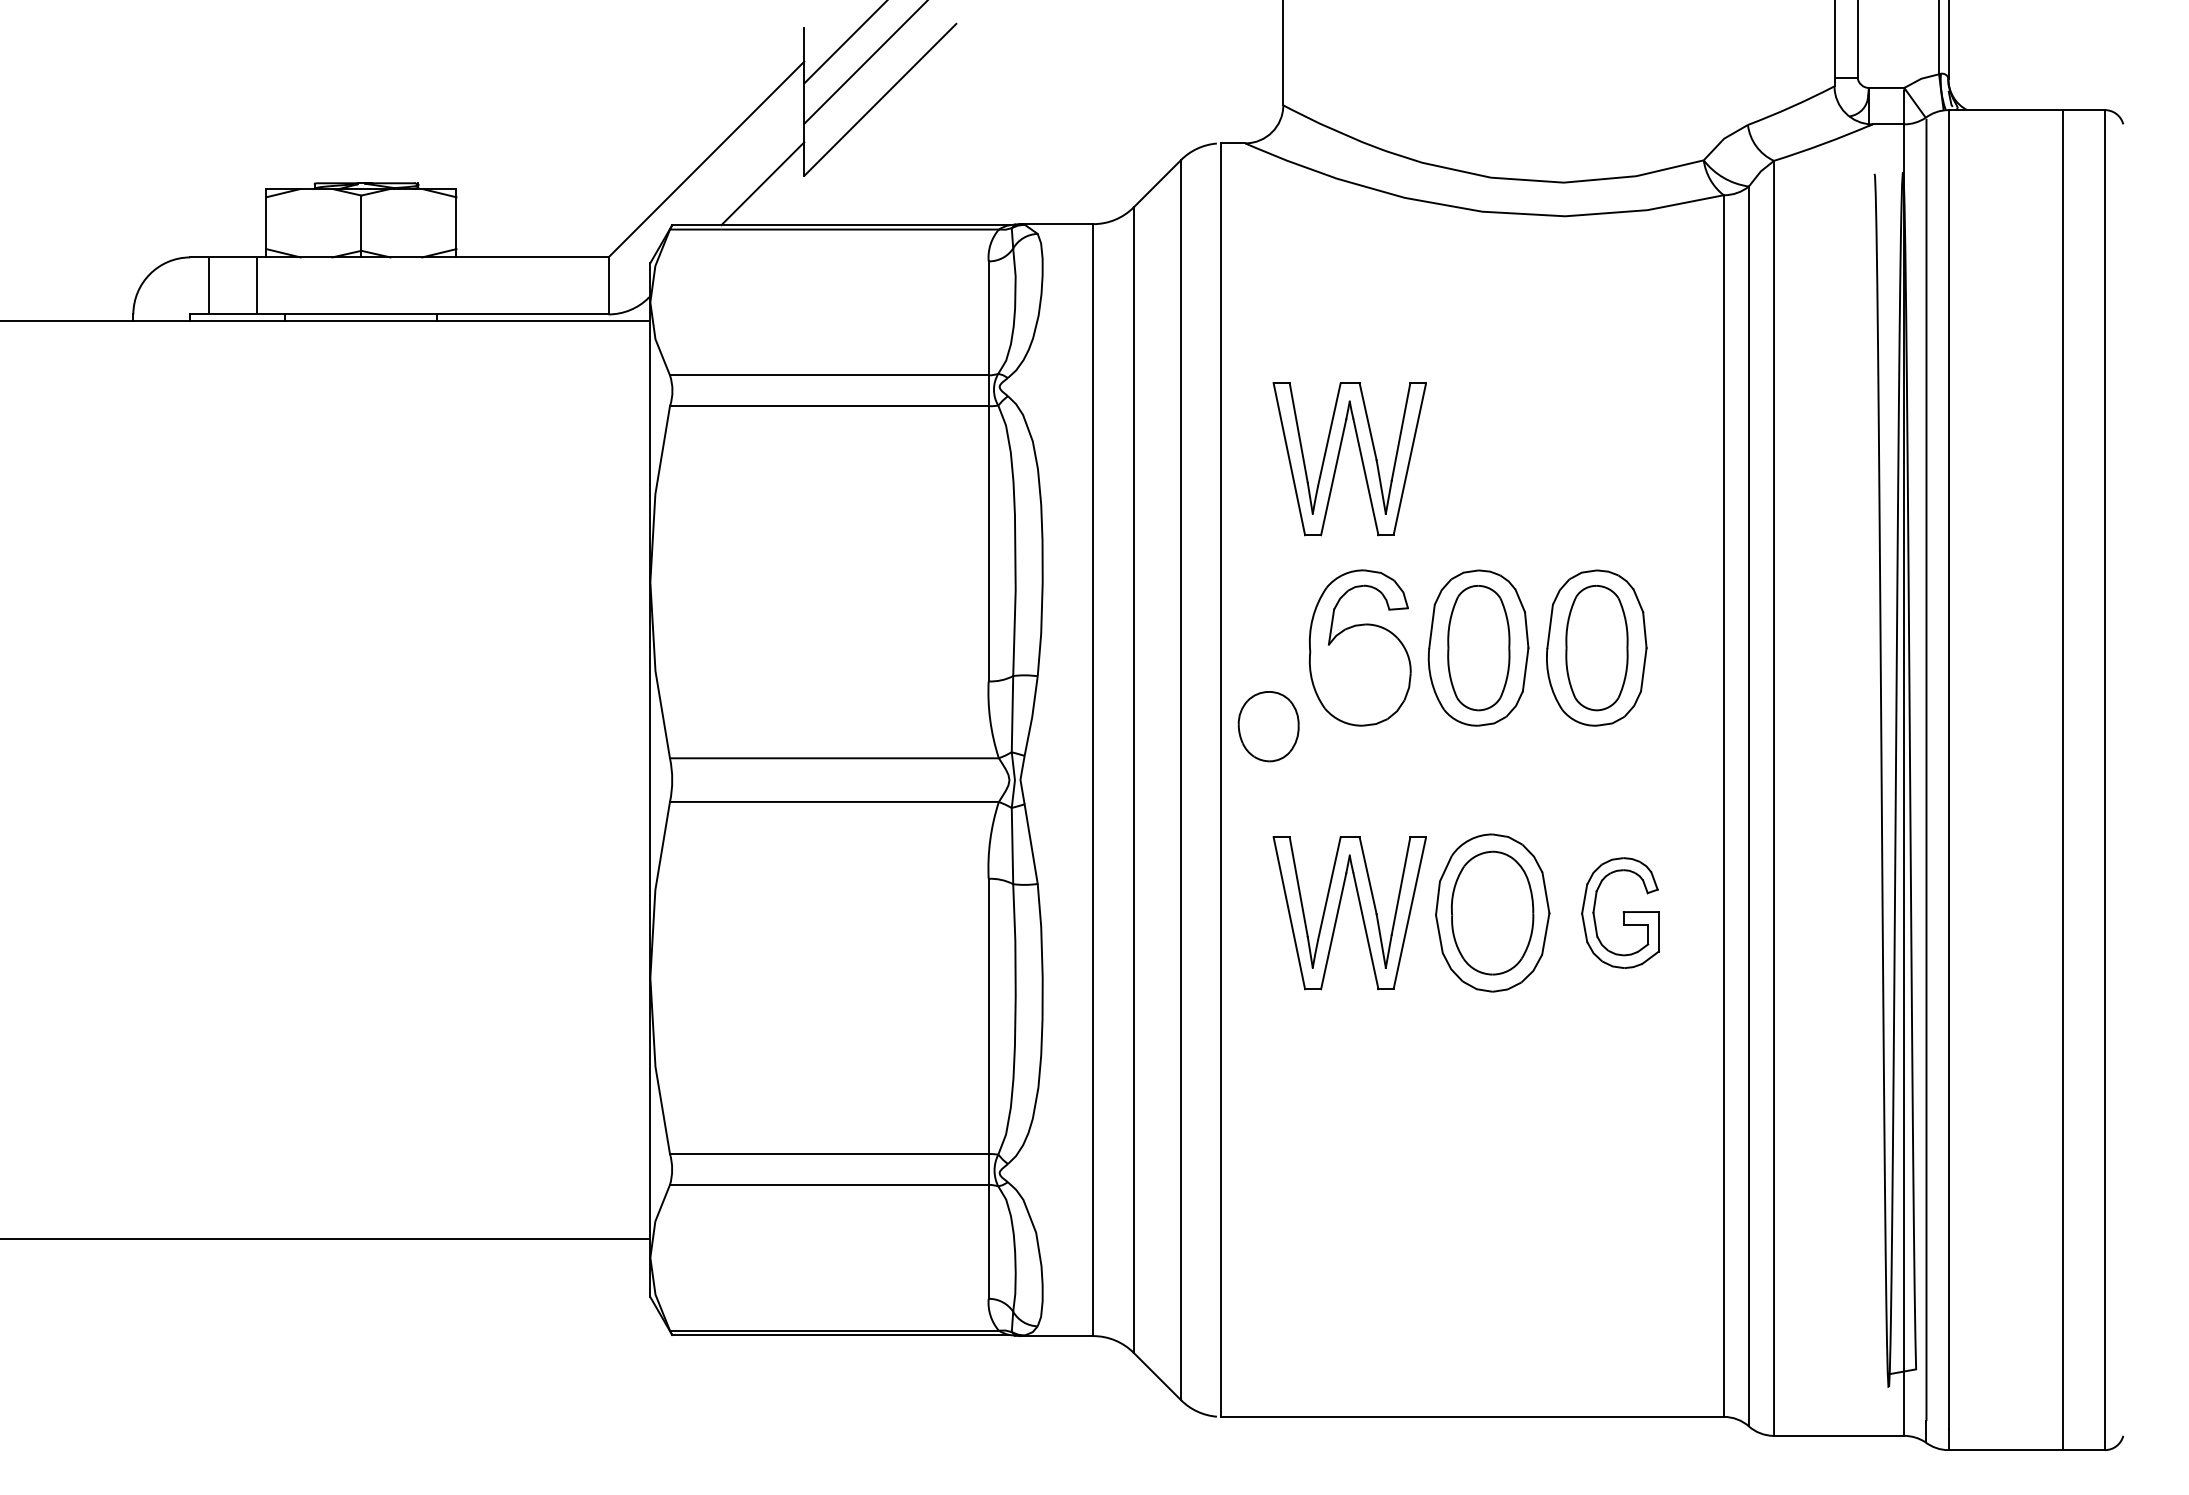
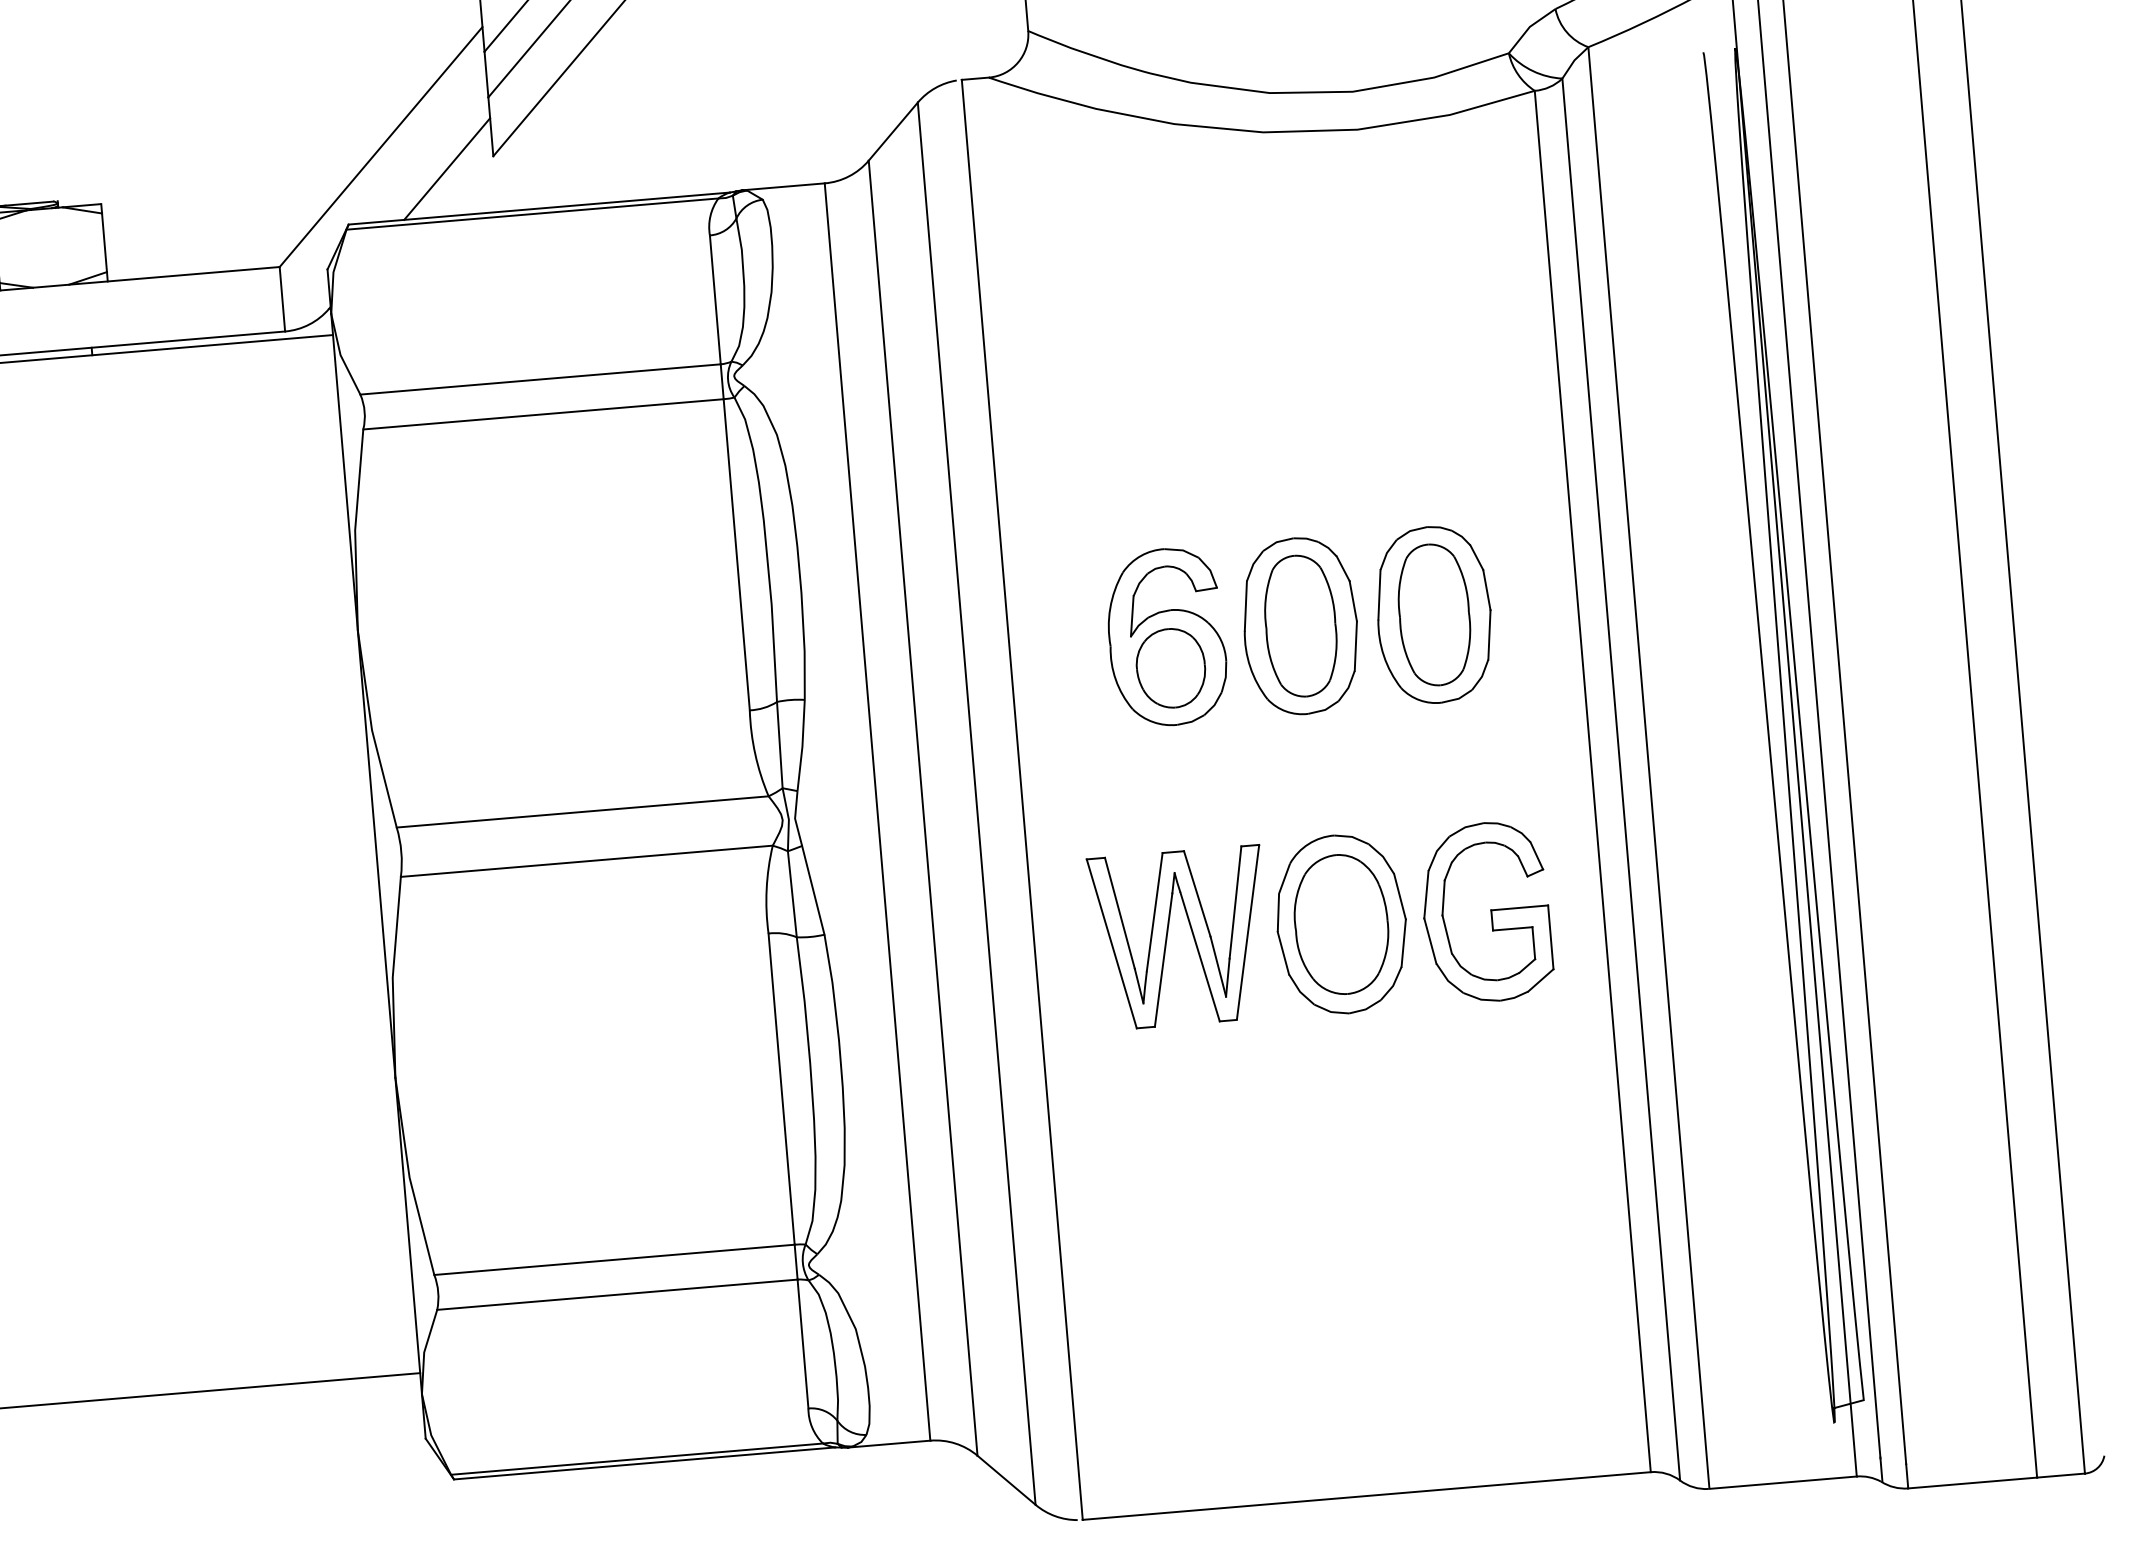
part: (1339, 456) -> (1125, 422), removed
part: (1268, 726) -> (1170, 668), moved
part: (1620, 912) -> (1486, 911), size x1.43

